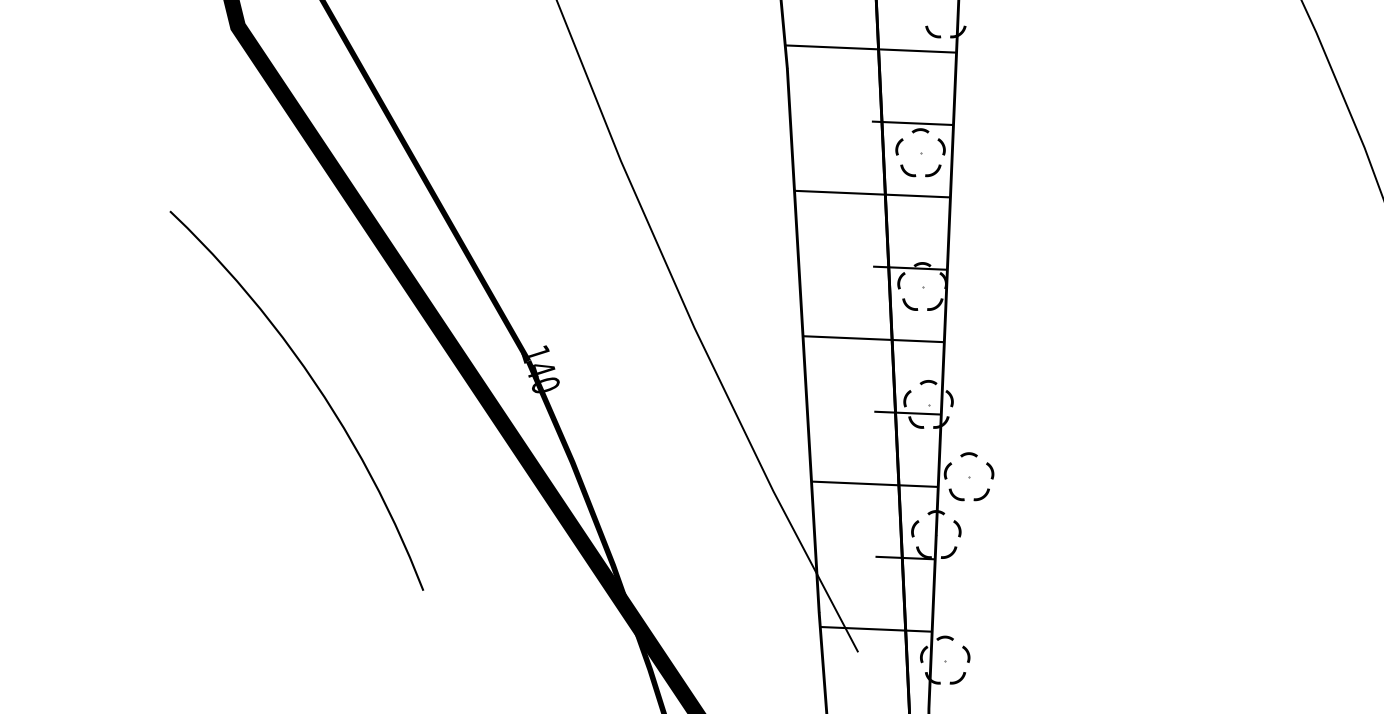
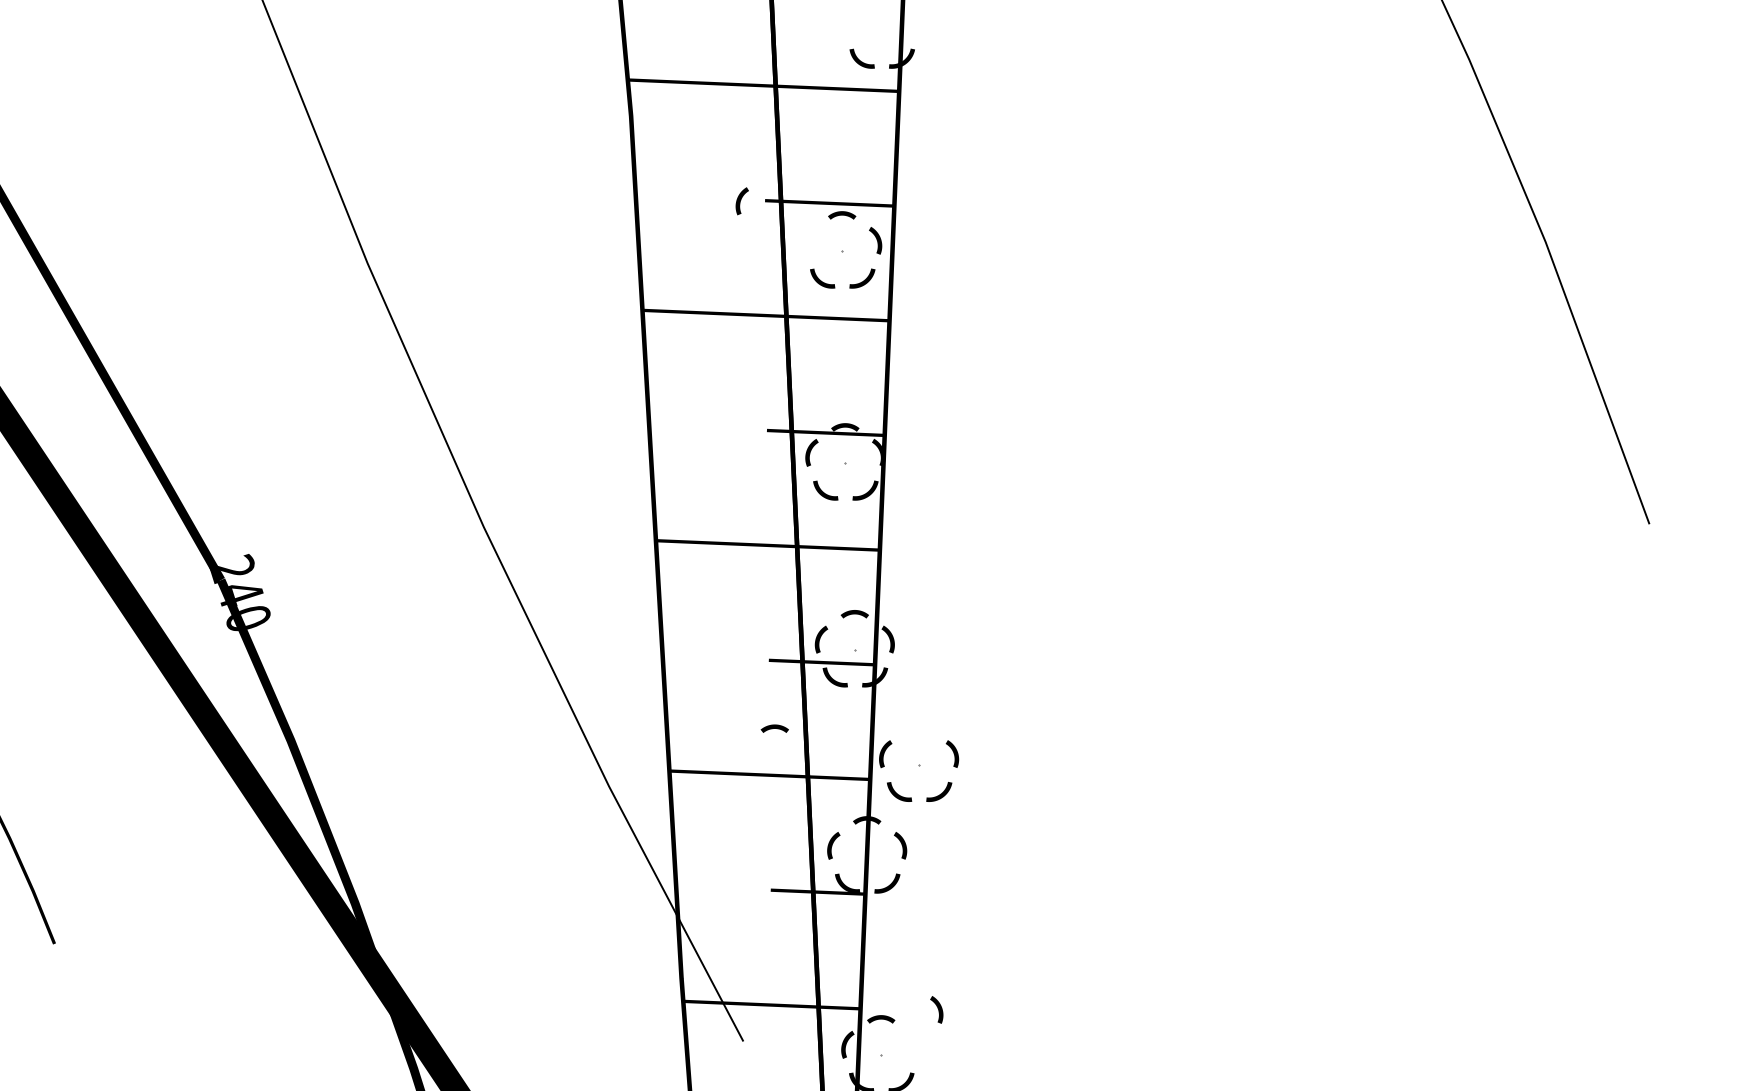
curve: (899, 145) -> (742, 198), moved
text: (536, 353) -> (233, 568), 140 -> 240
curve: (968, 454) -> (773, 728), moved
curve: (966, 653) -> (937, 1008), moved

